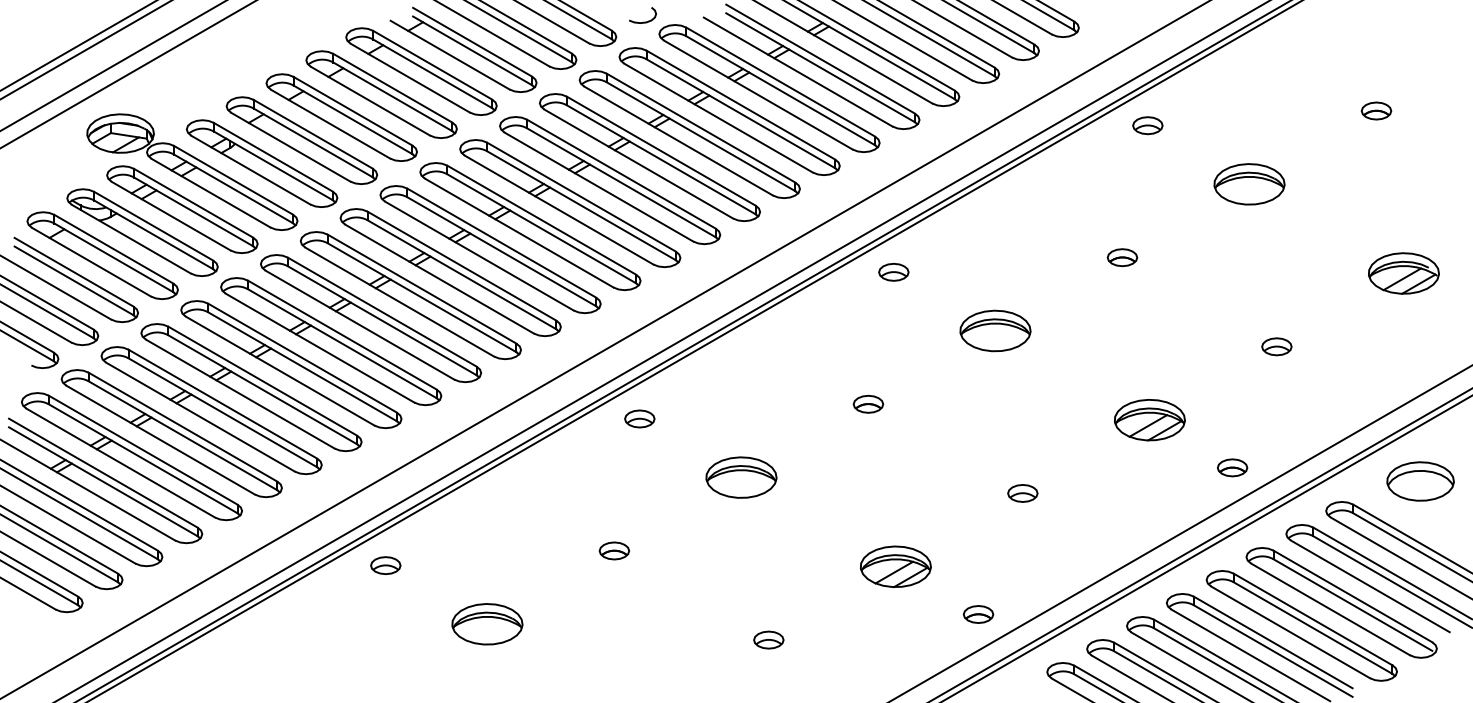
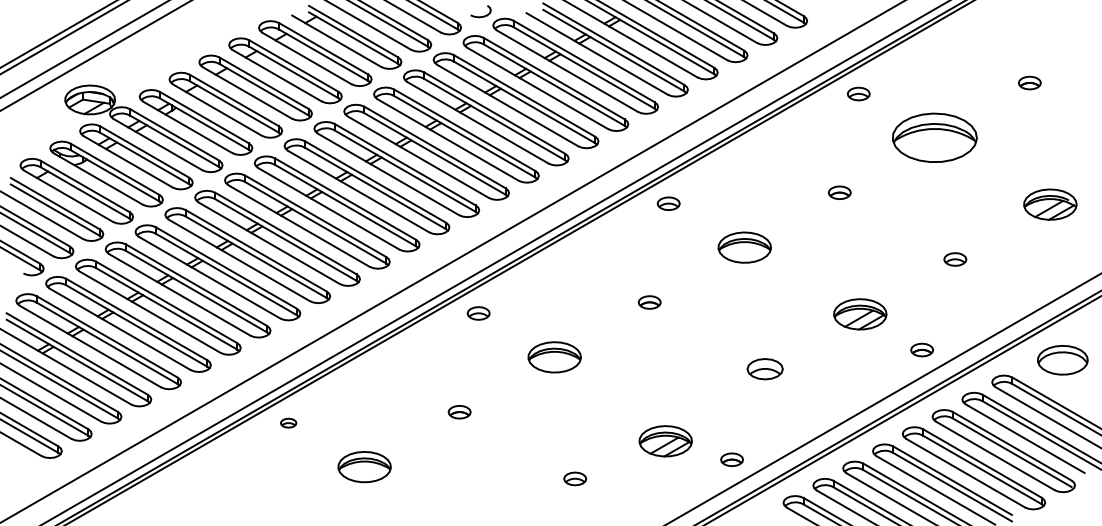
part: (1249, 184) -> (934, 138), size x1.6
part: (1022, 493) -> (764, 369), size x1.6
part: (385, 565) -> (288, 423), size x0.7
part: (895, 566) -> (665, 441), moved

